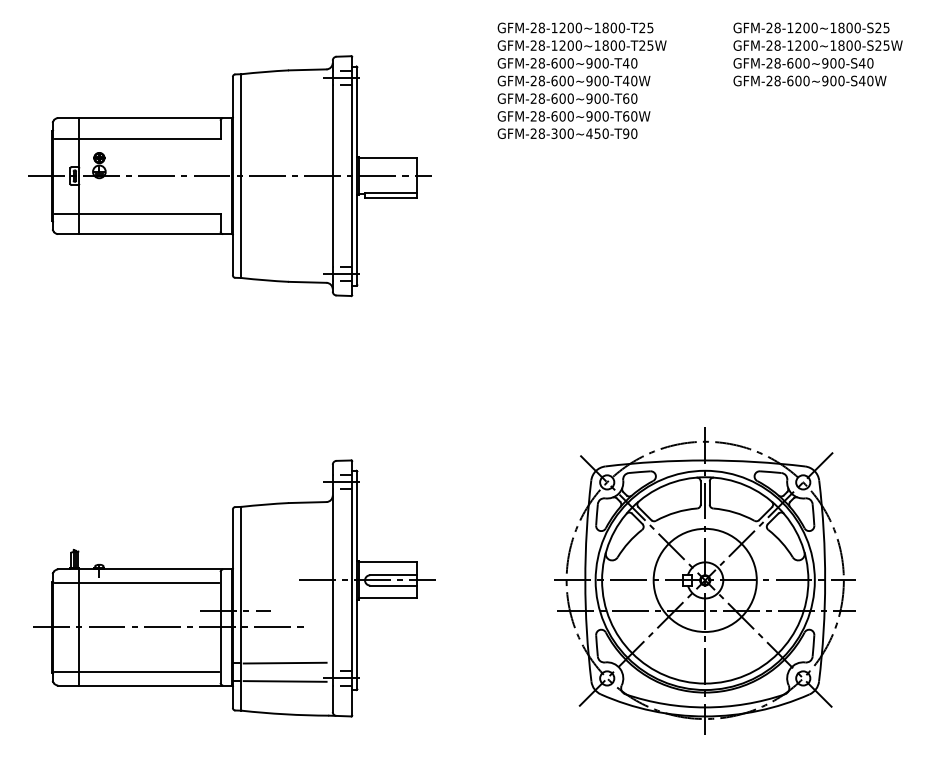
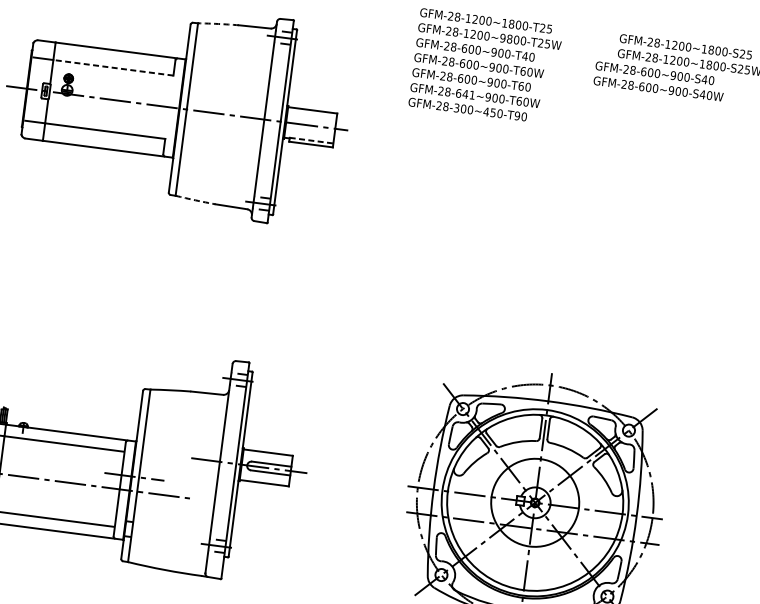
text: (597, 45) -> (502, 38), GFM-28-1200~1800-T25W -> GFM-28-1200~9800-T25W
arc: (265, 71) -> (218, 23), solid -> dashed
text: (809, 72) -> (659, 81), moved
text: (625, 80) -> (522, 70), GFM-28-600~900-T40W -> GFM-28-600~900-T60W
text: (566, 116) -> (468, 94), GFM-28-600~900-T60W -> GFM-28-641~900-T60W
line: (149, 138) -> (113, 67), solid -> dashed
line: (390, 193) -> (311, 140), solid -> dashed
arc: (265, 280) -> (195, 200), solid -> dashed
line: (284, 662) -> (169, 526), removed
line: (284, 681) -> (167, 542), removed

